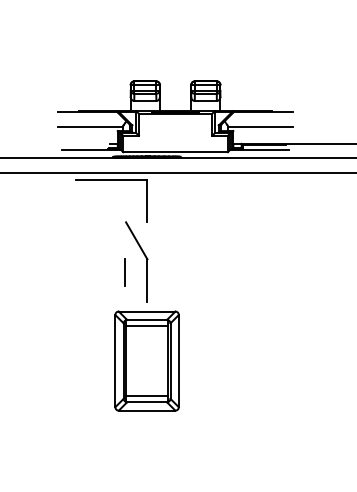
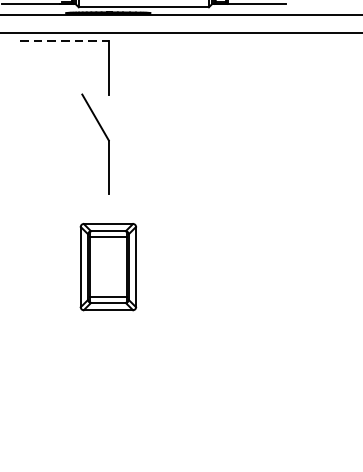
line: (111, 179) -> (64, 41), solid -> dashed
line: (124, 272) -> (80, 156), removed
part: (146, 360) -> (107, 266), size x0.7

